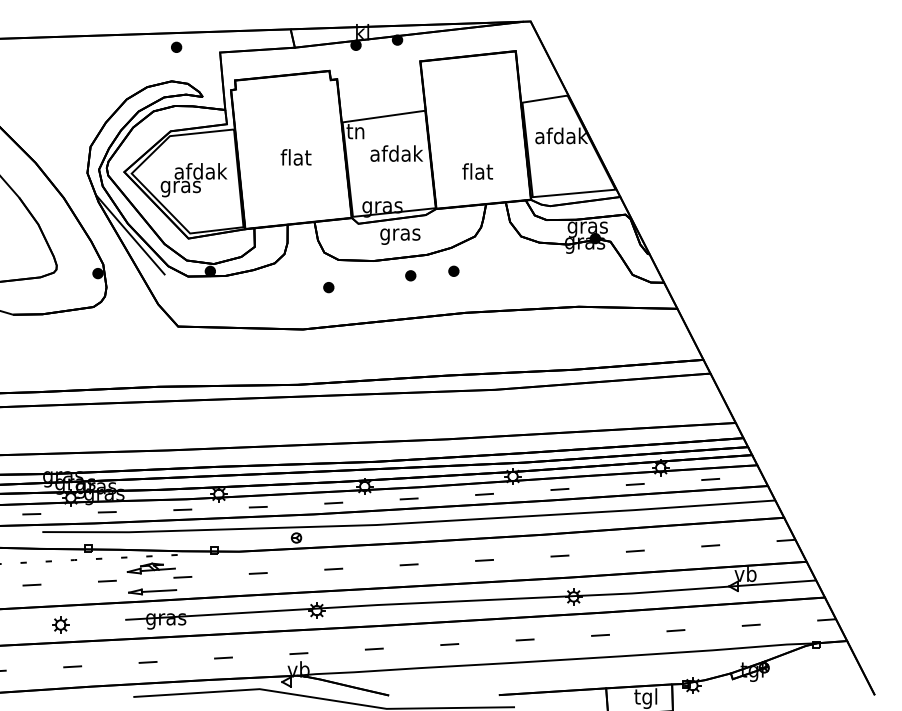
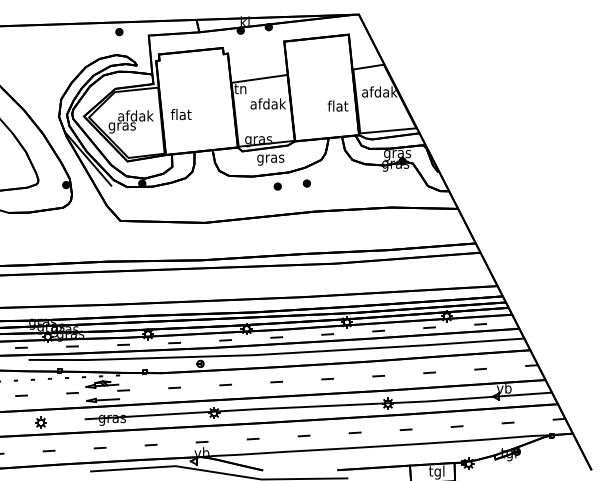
text: (295, 157) -> (180, 114), moved
text: (476, 170) -> (337, 105), moved
part: (329, 287) -> (222, 194), removed

